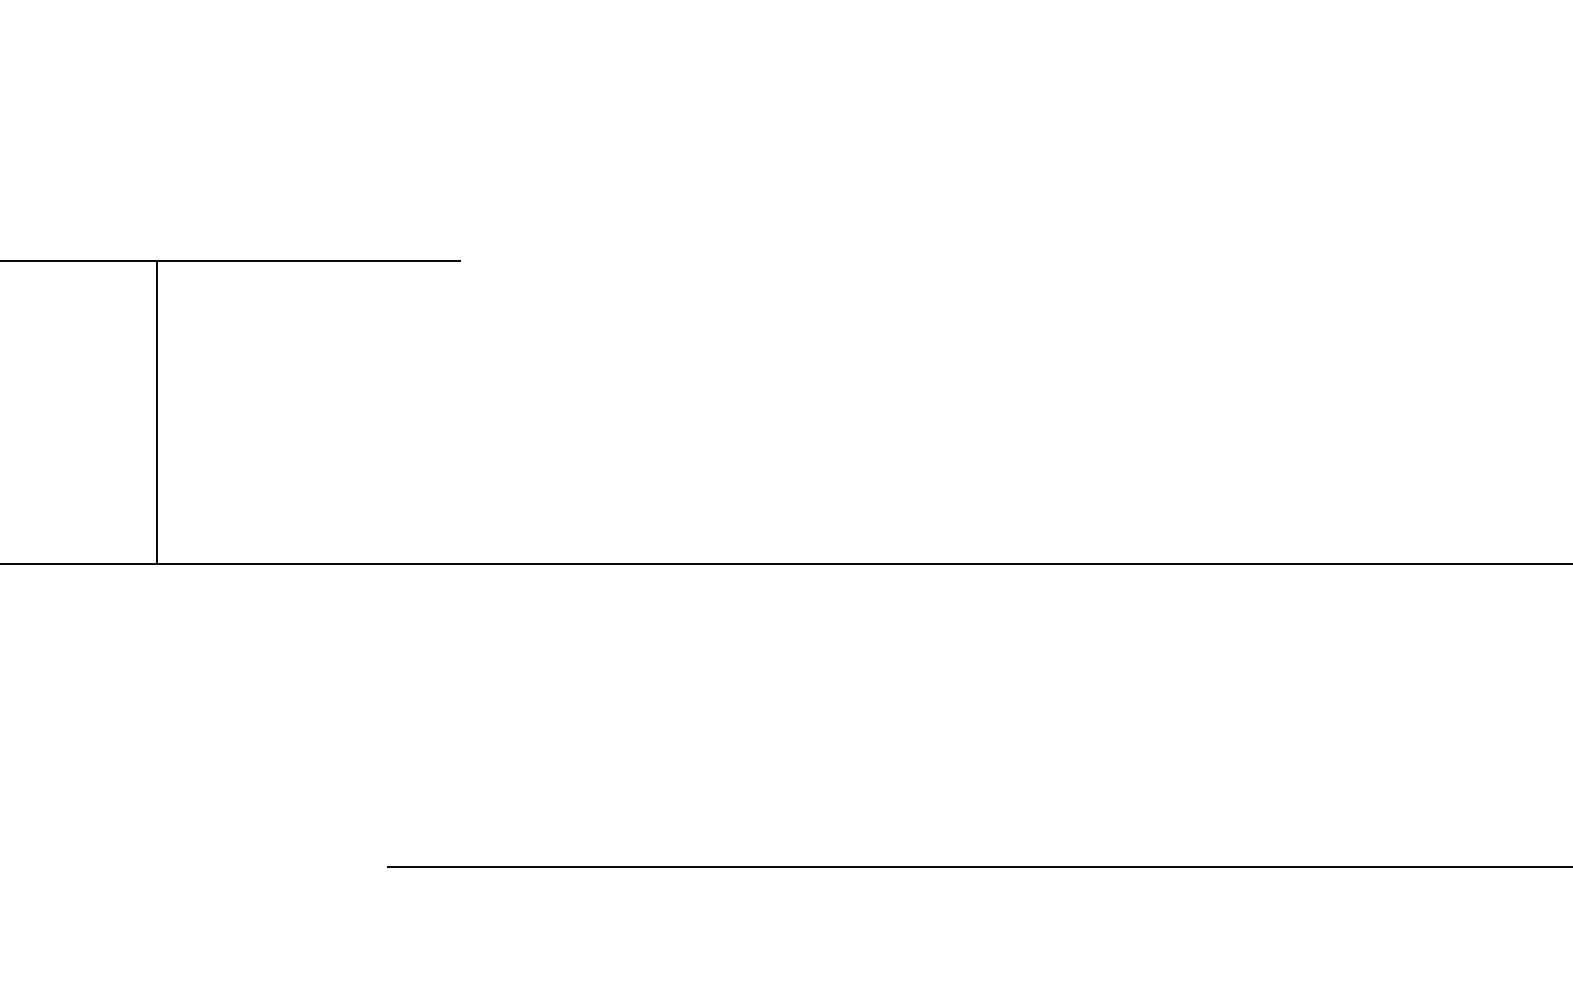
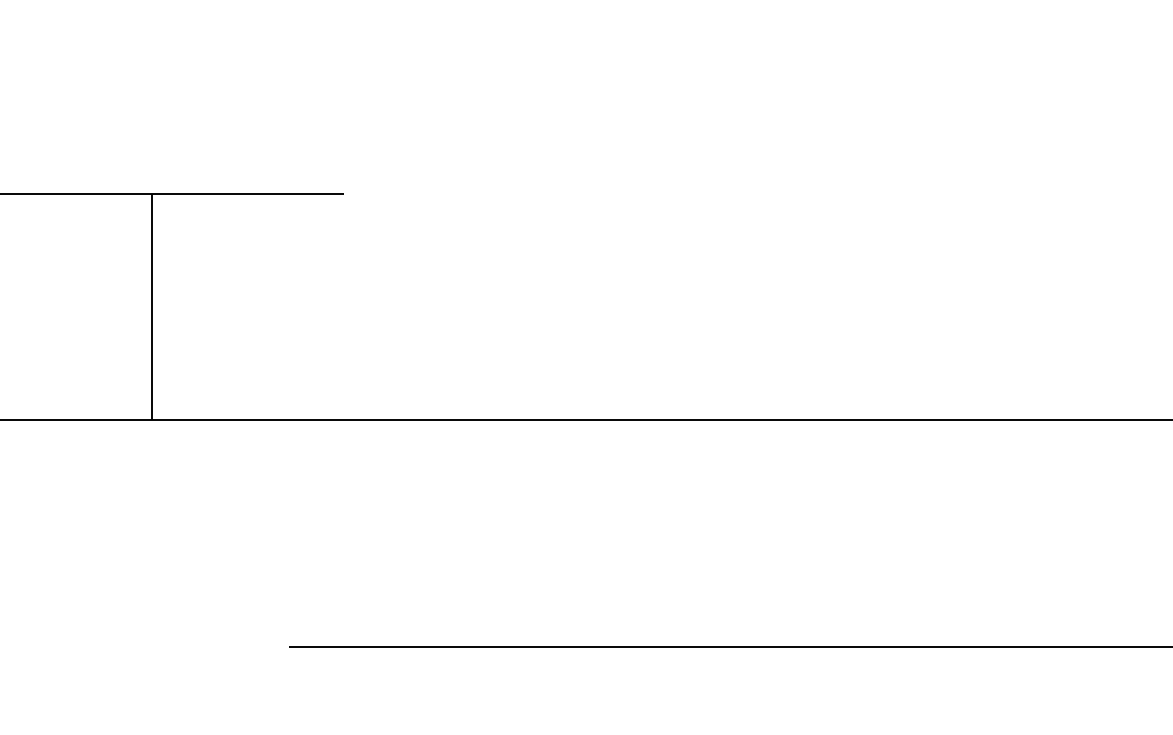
line: (157, 412) -> (152, 307), moved

